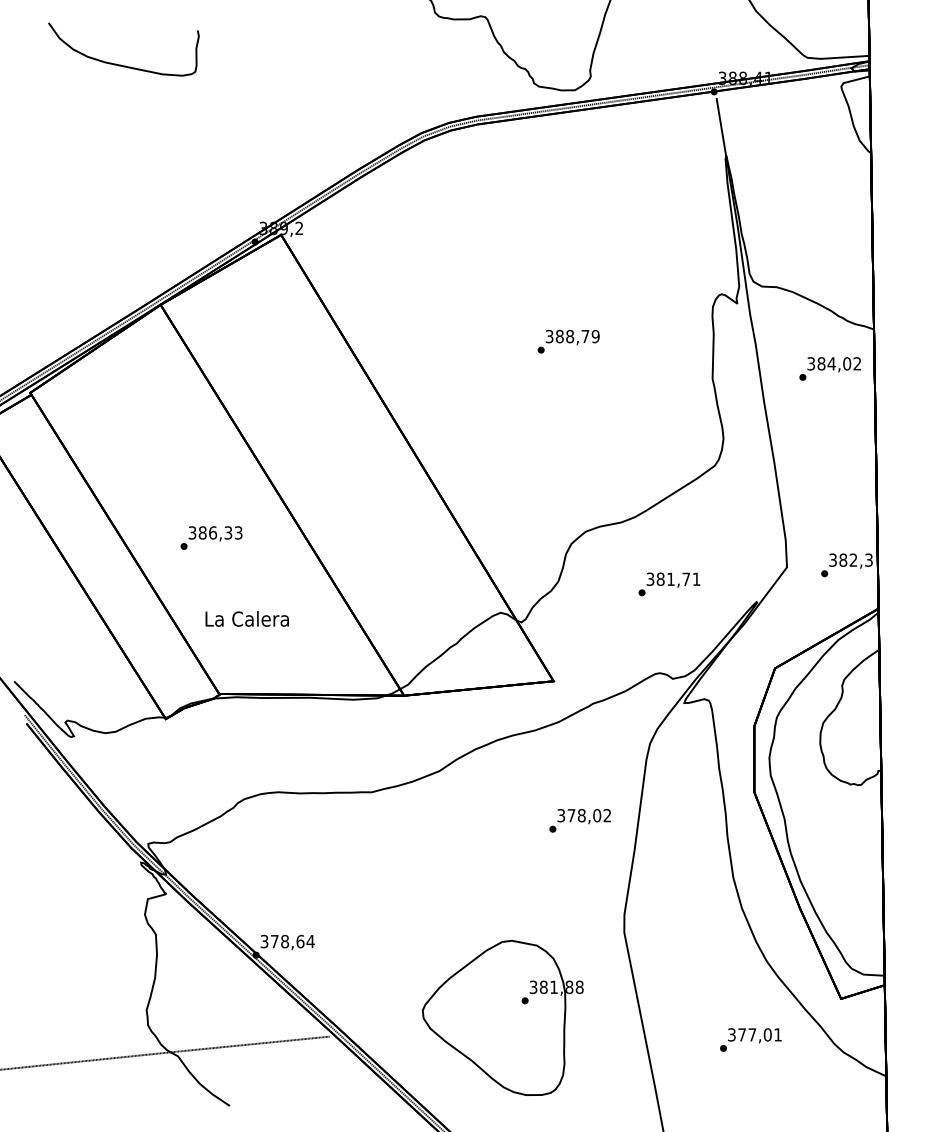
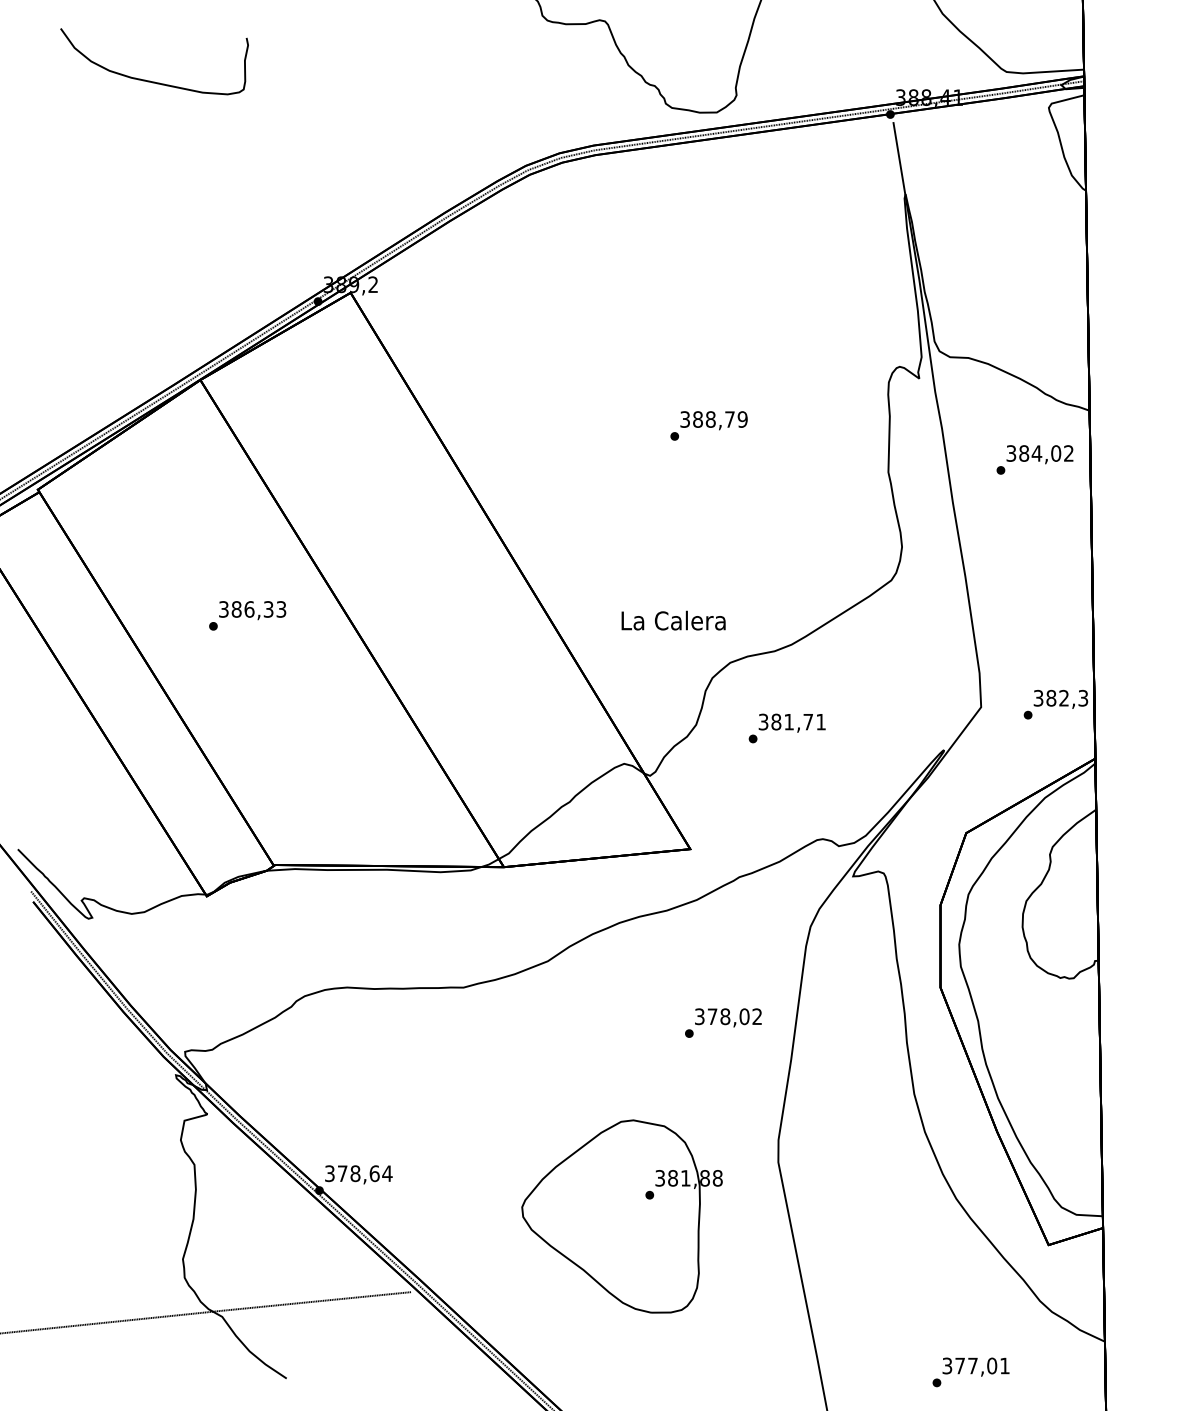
text: (211, 537) -> (247, 615), moved
text: (669, 584) -> (787, 728), moved
text: (246, 618) -> (672, 620), moved
part: (502, 1017) -> (621, 1215), moved
text: (750, 1039) -> (970, 1371), moved

